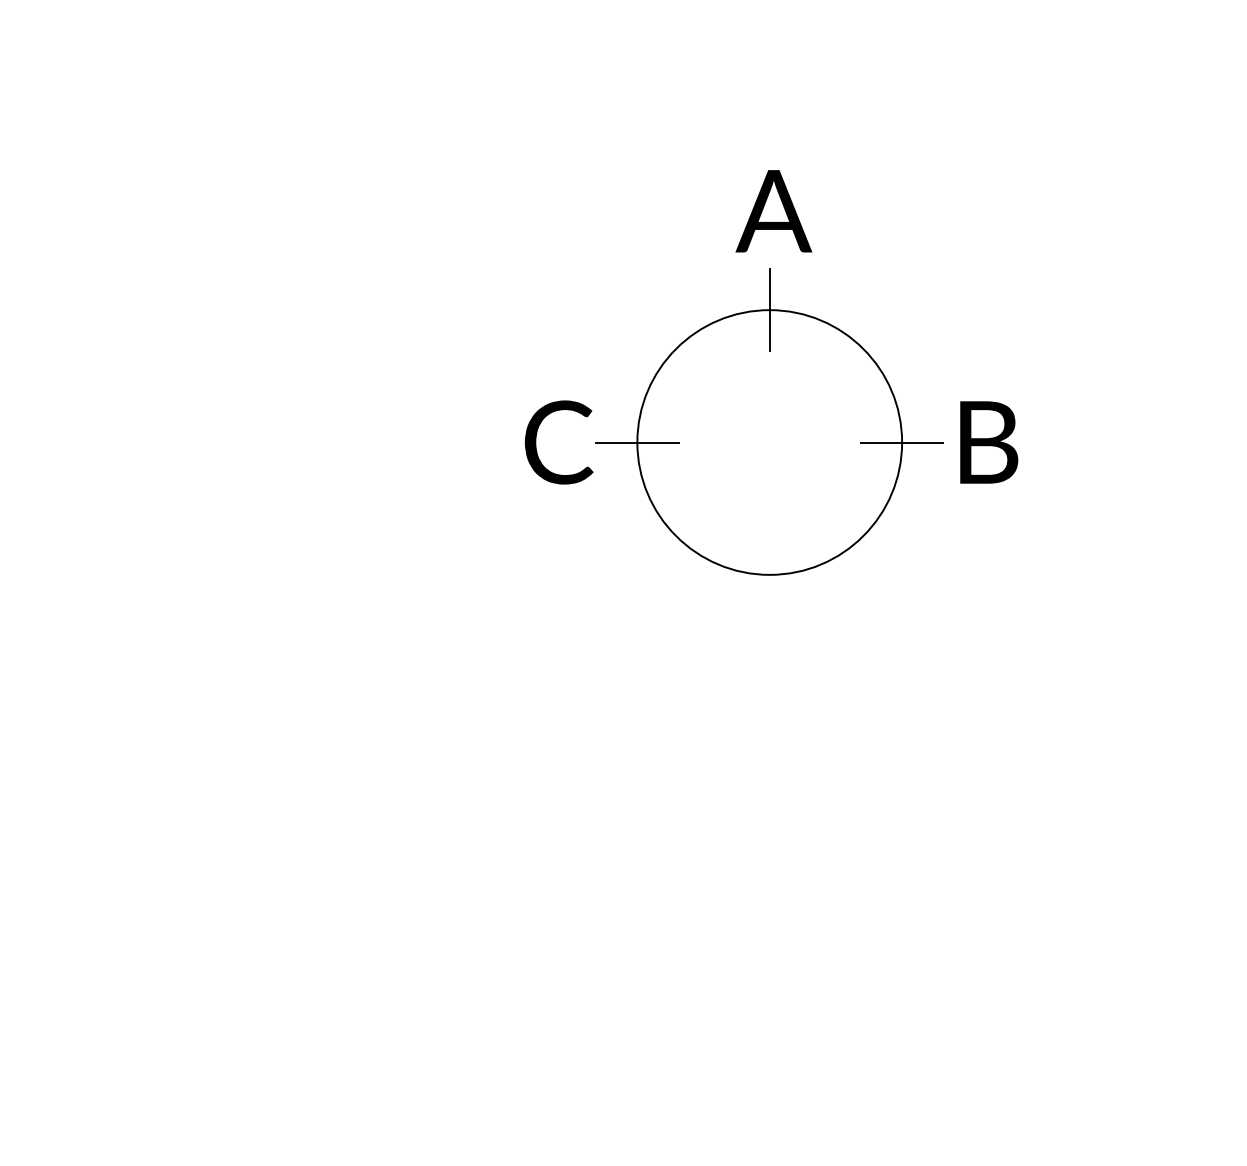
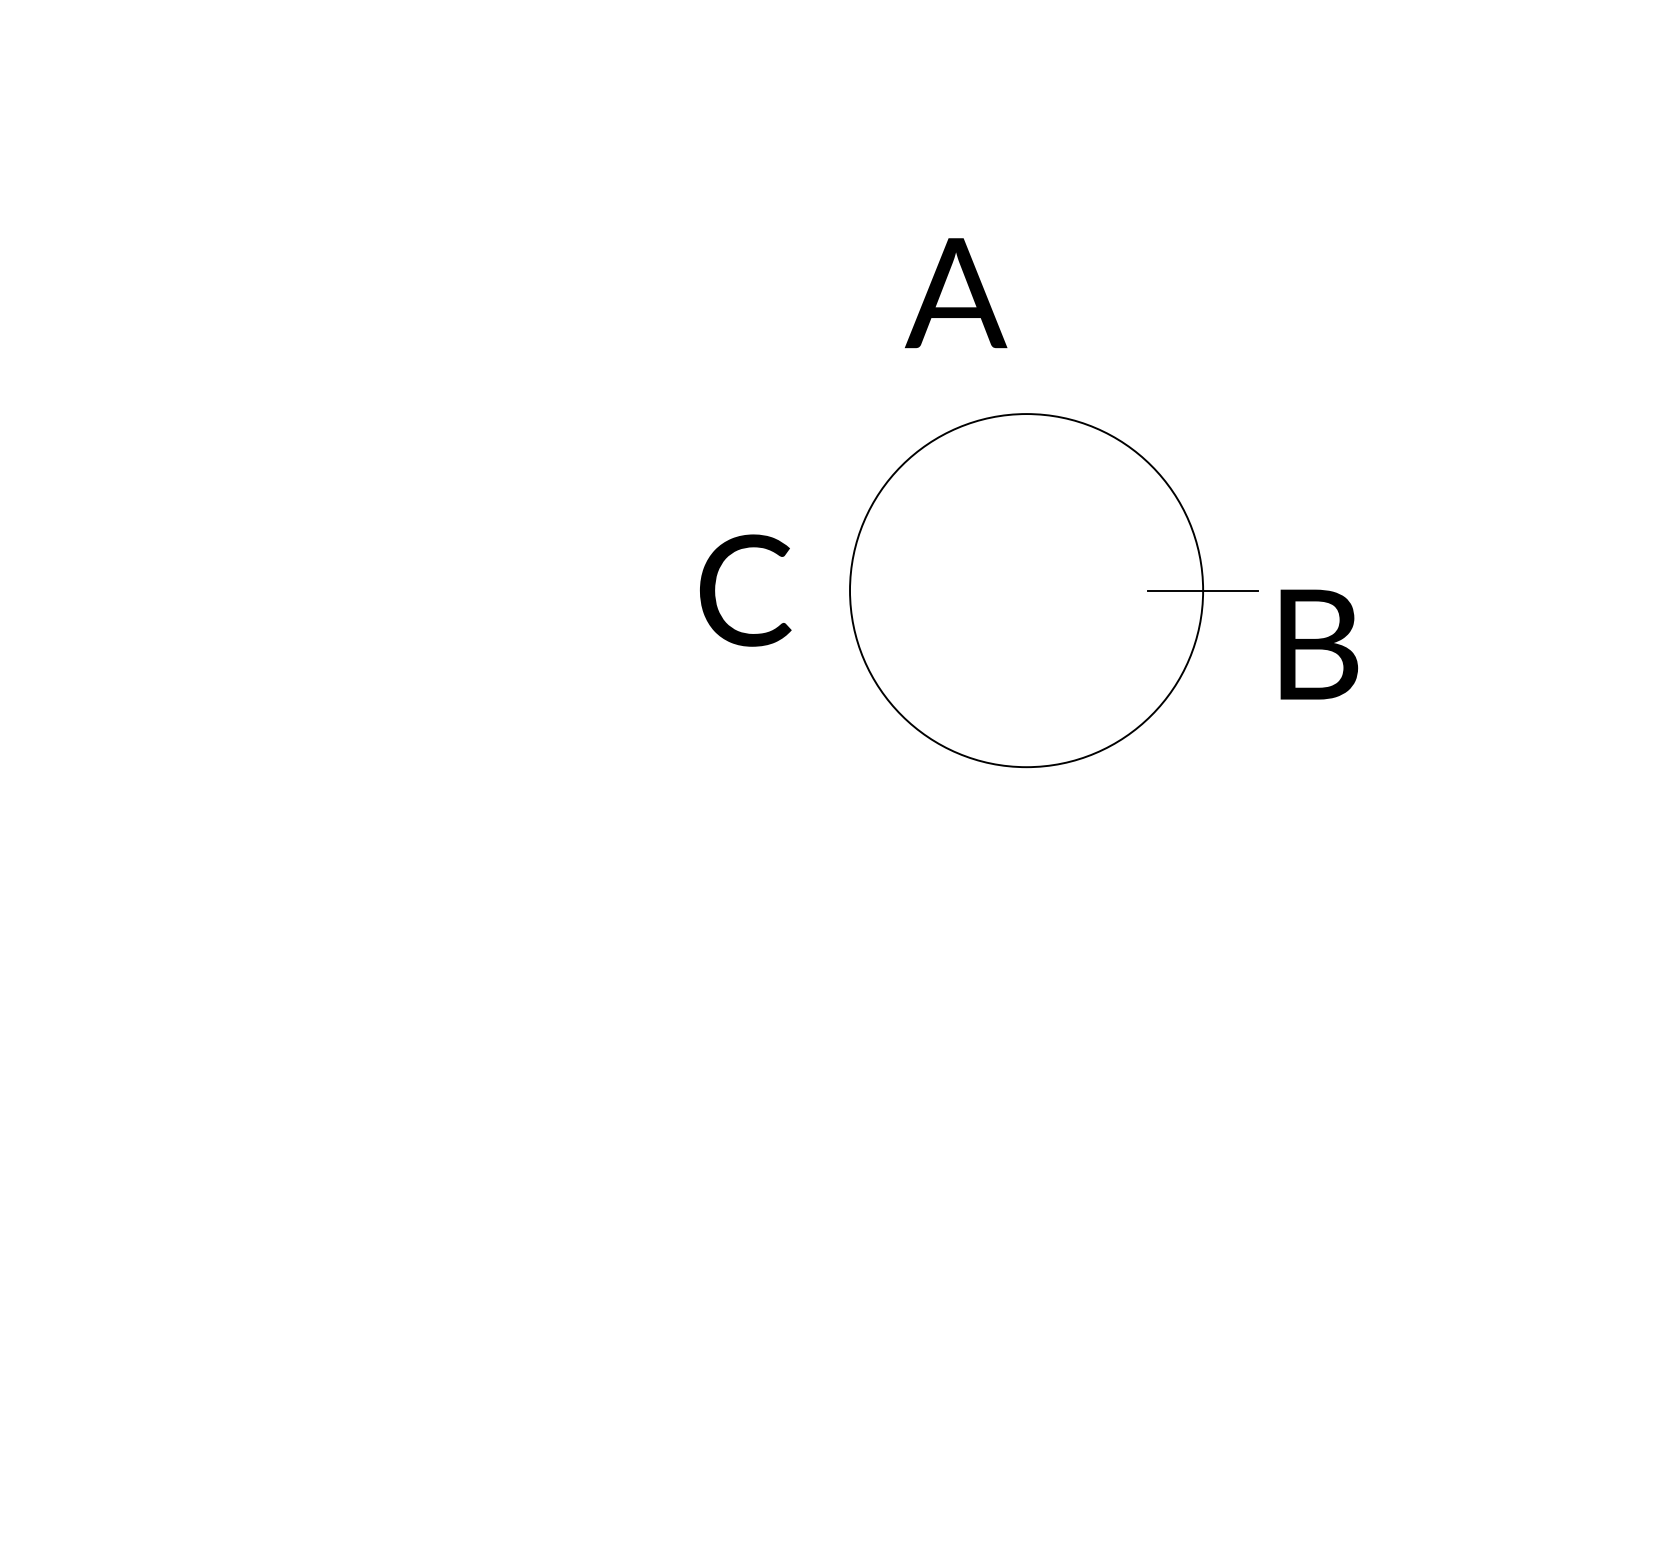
text: (774, 211) -> (956, 293), moved
line: (769, 310) -> (1026, 414), removed
line: (636, 442) -> (849, 590), removed
text: (988, 442) -> (1318, 644), moved

